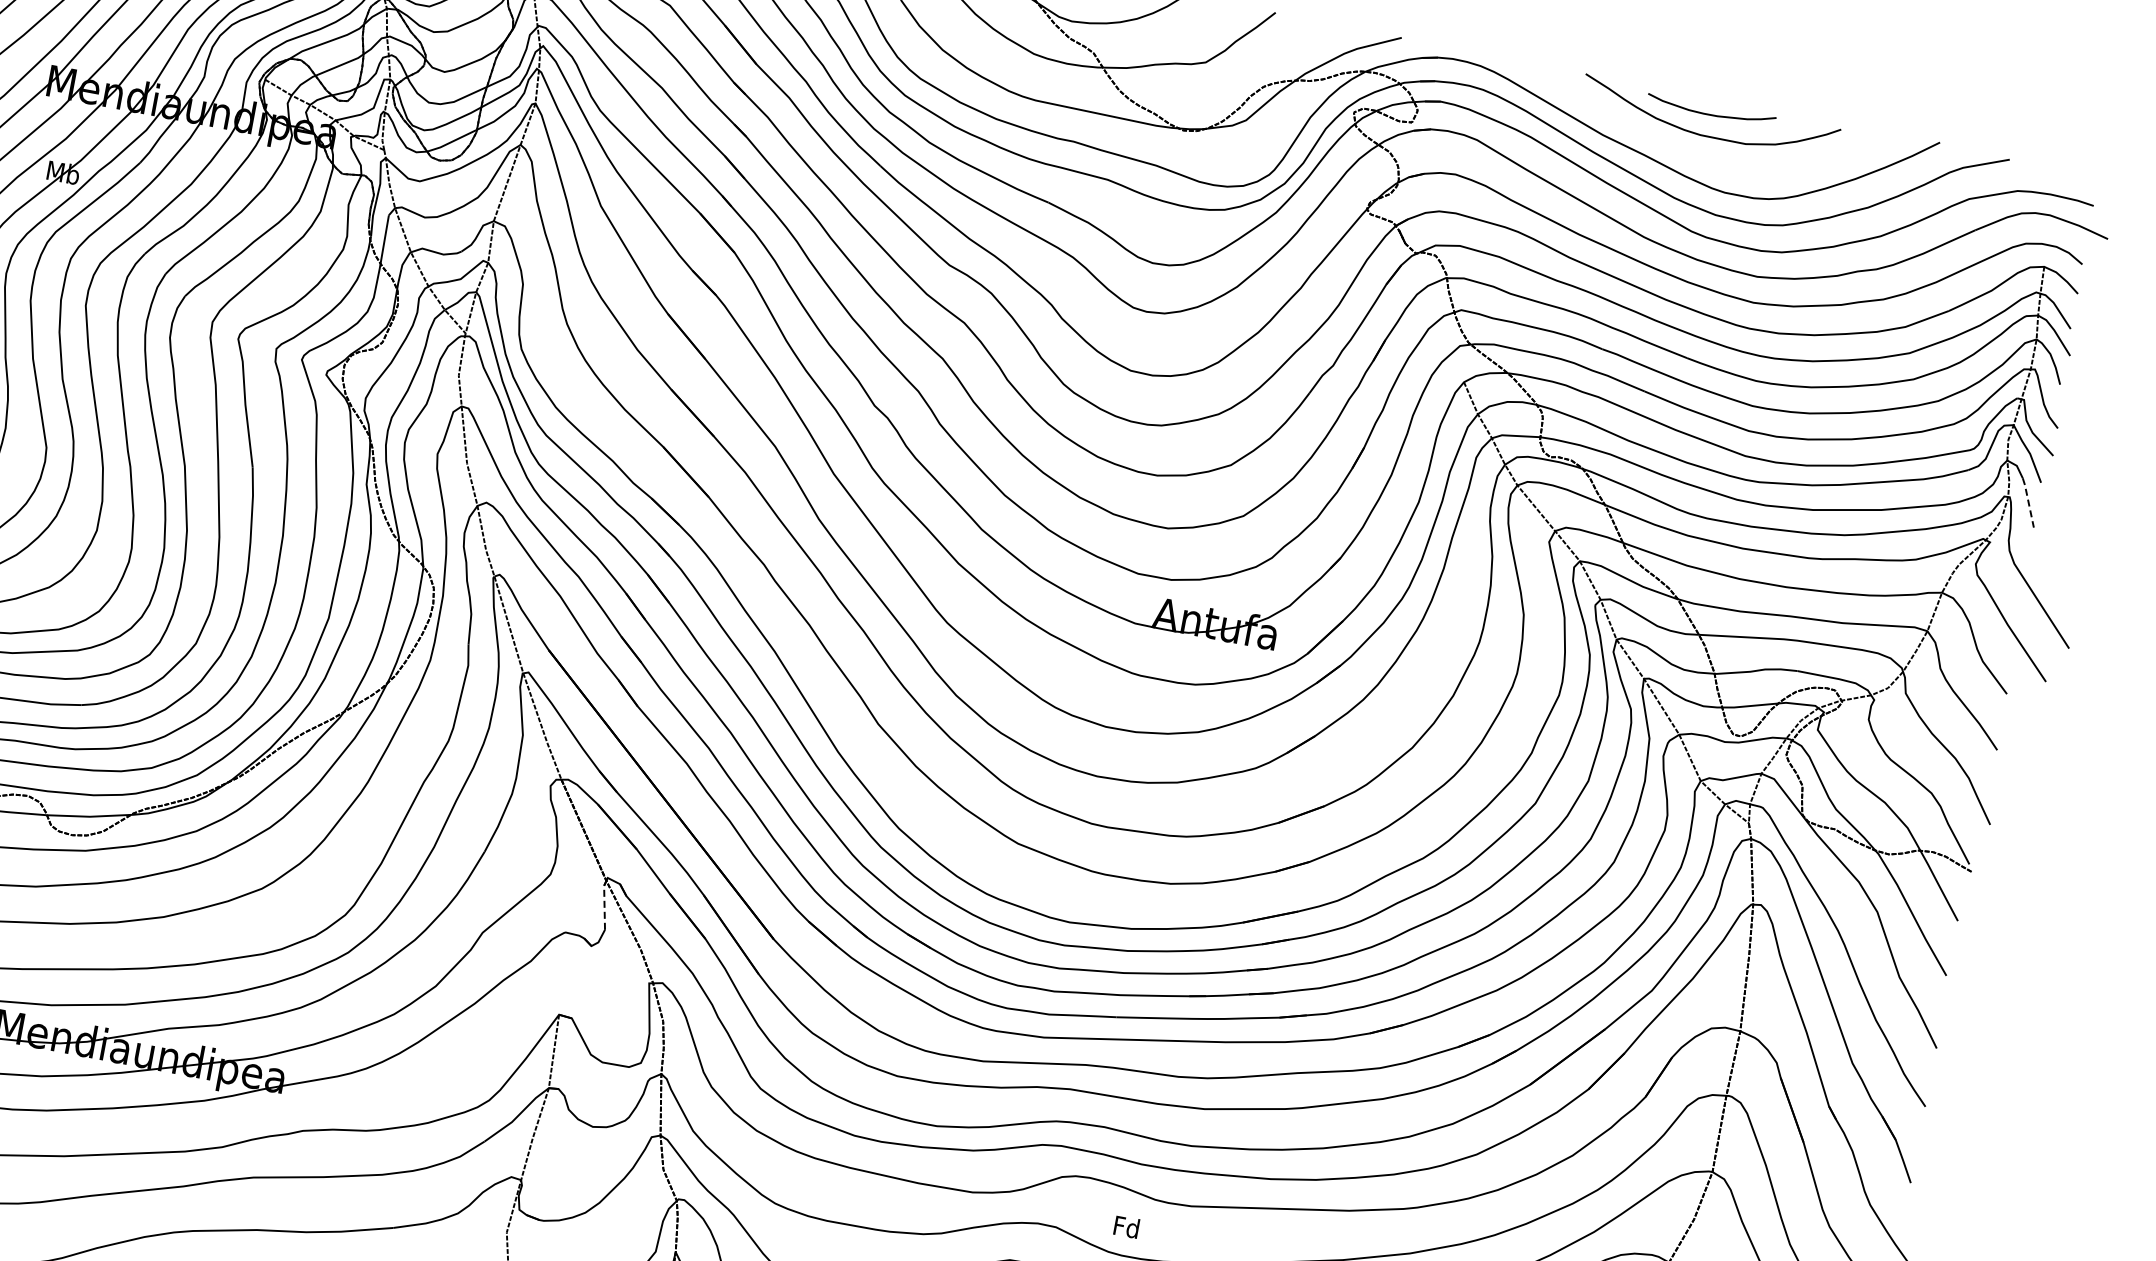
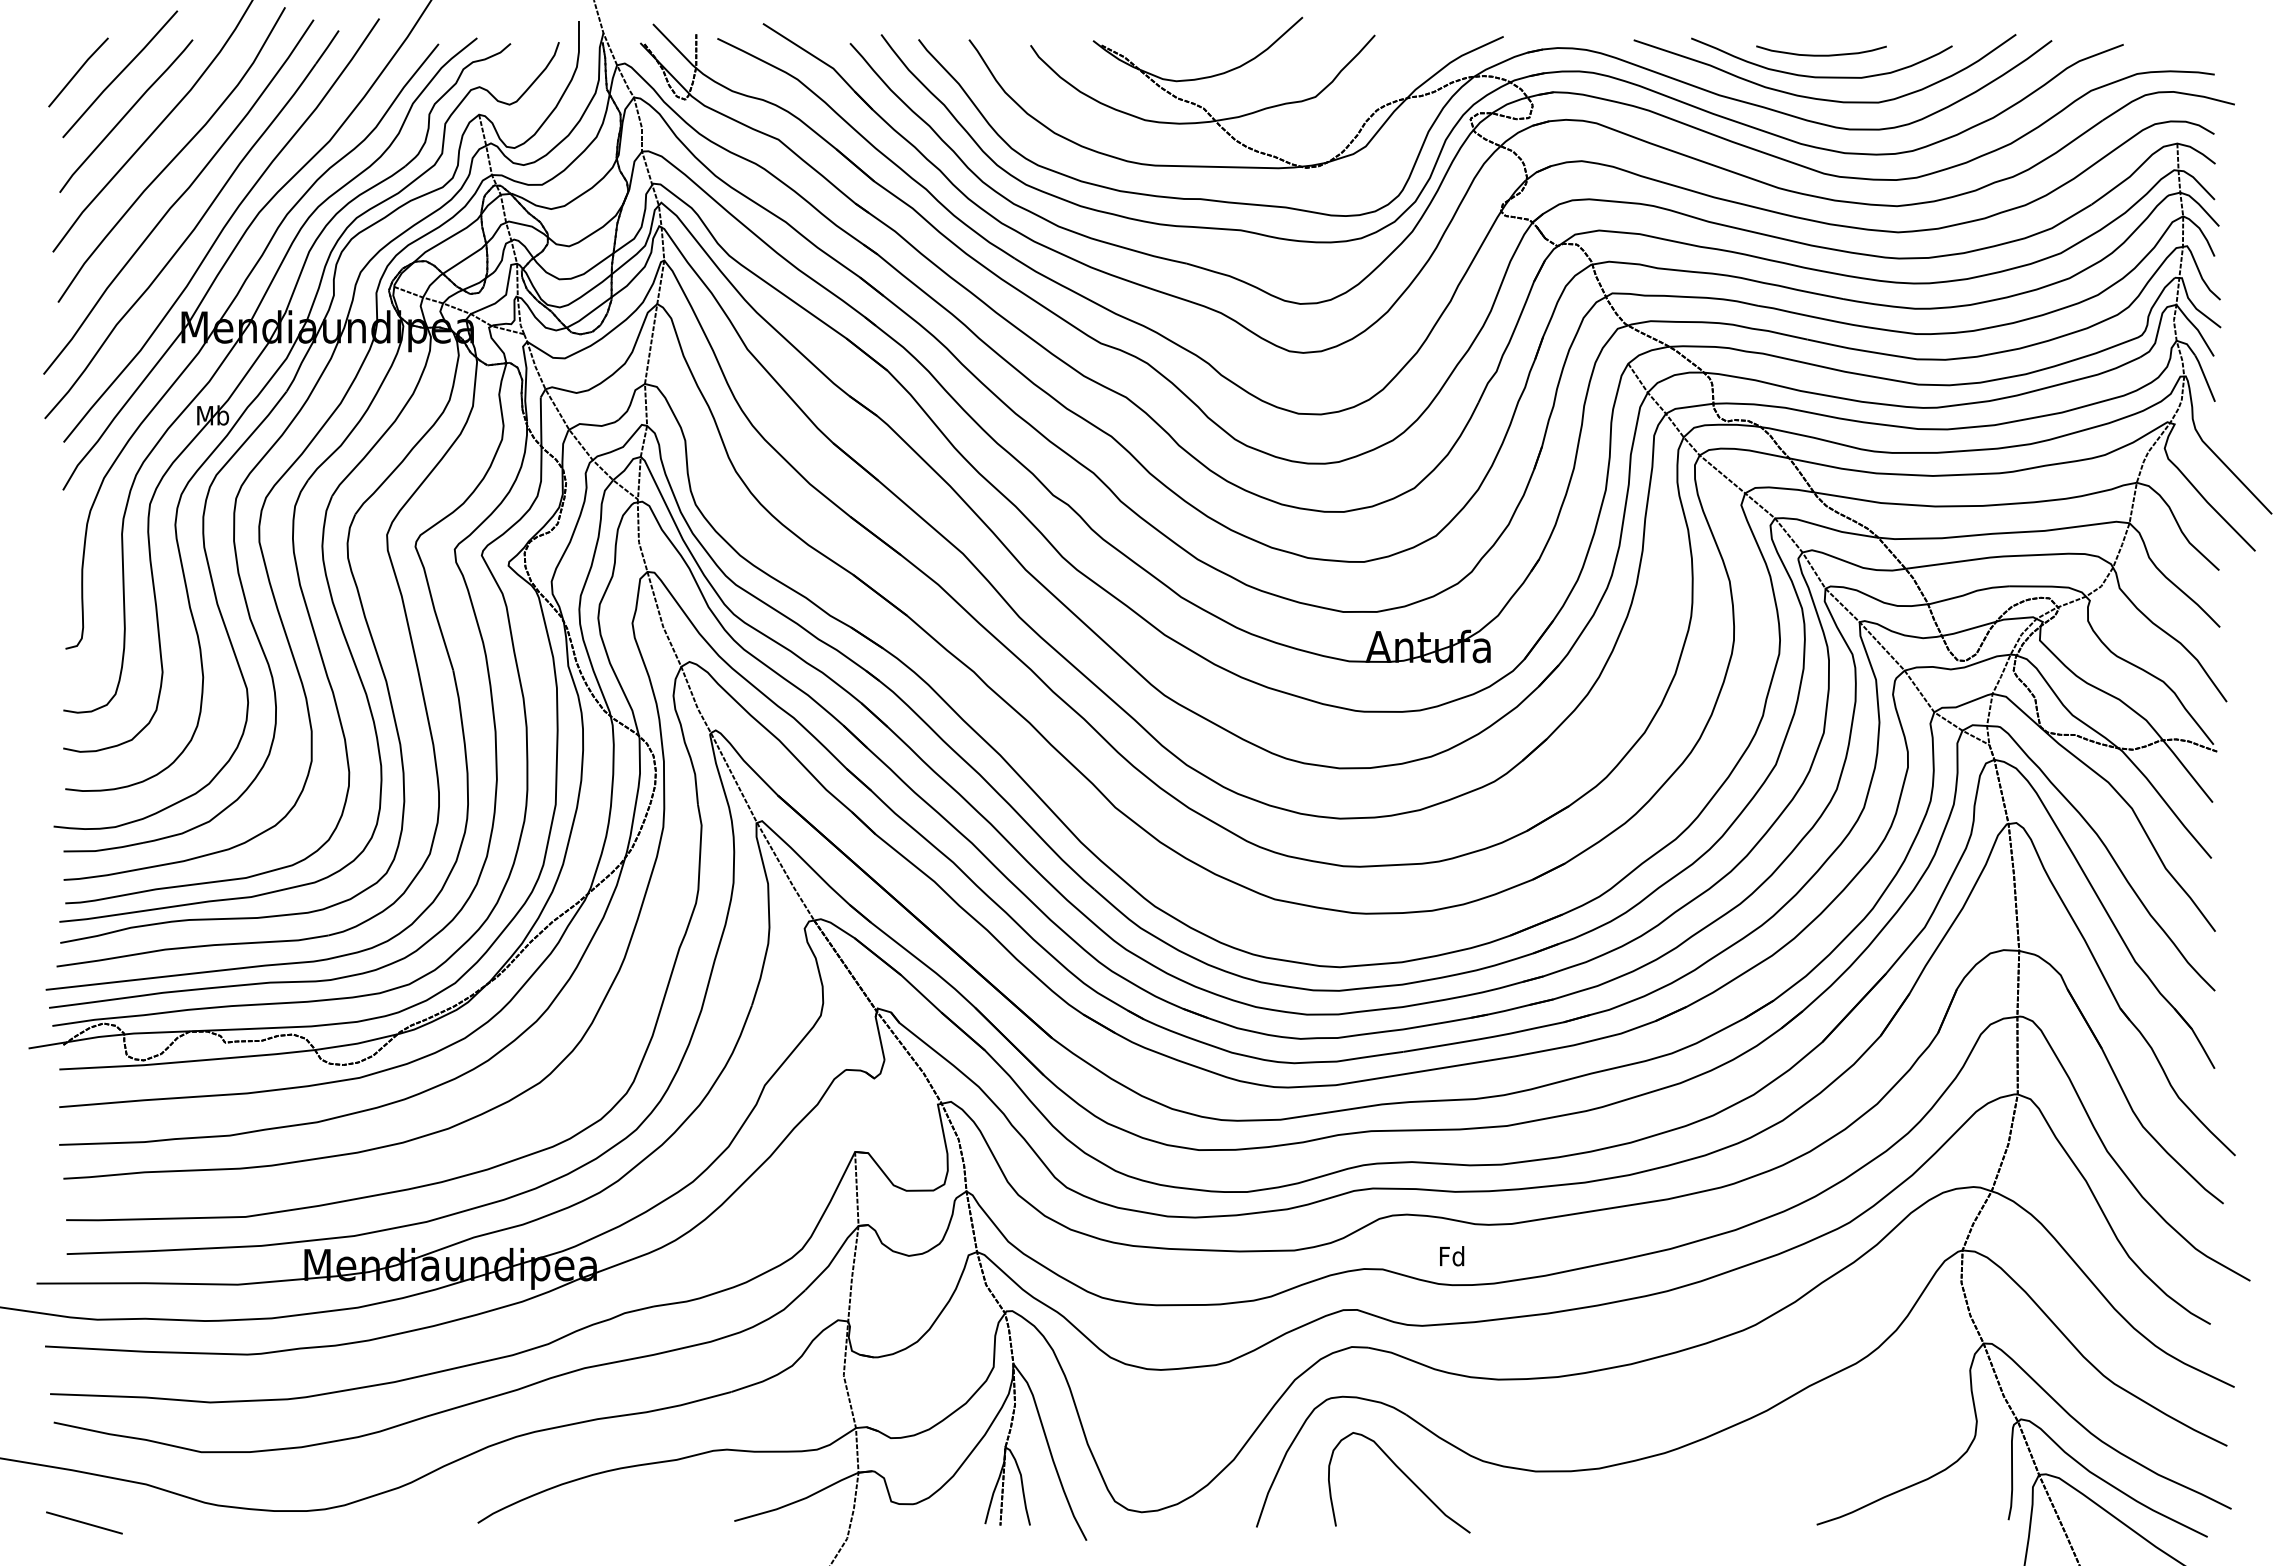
curve: (1703, 157) -> (1822, 98), added
line: (2028, 502) -> (2205, 378), dashed -> solid
line: (604, 902) -> (879, 1033), dashed -> solid

